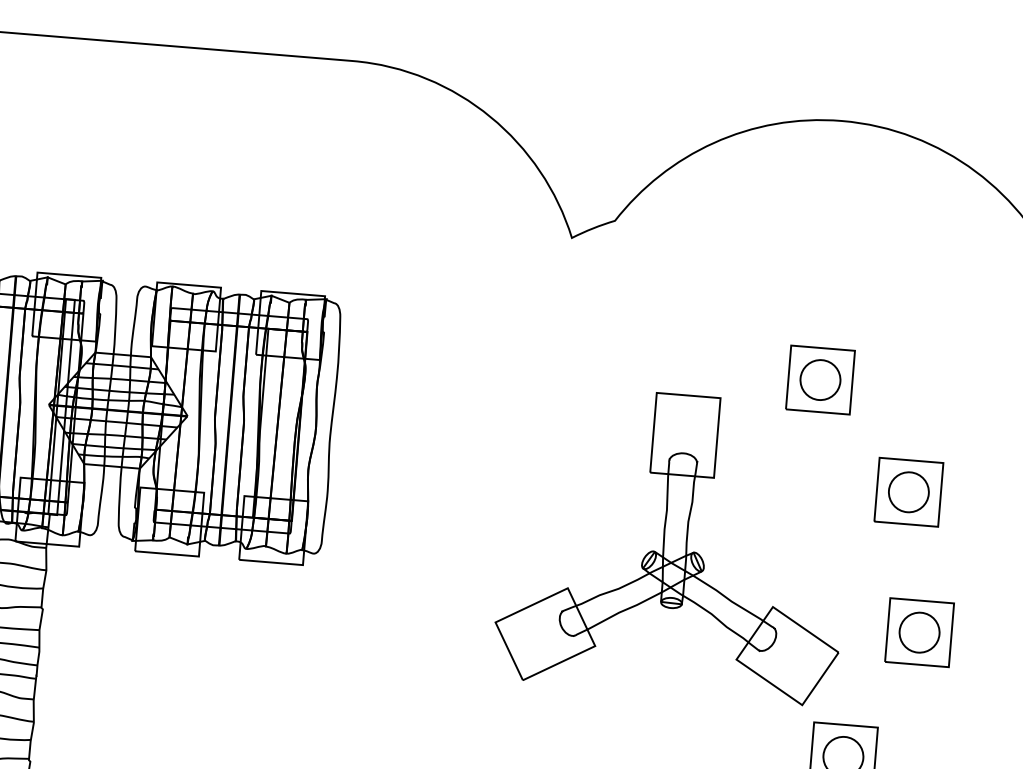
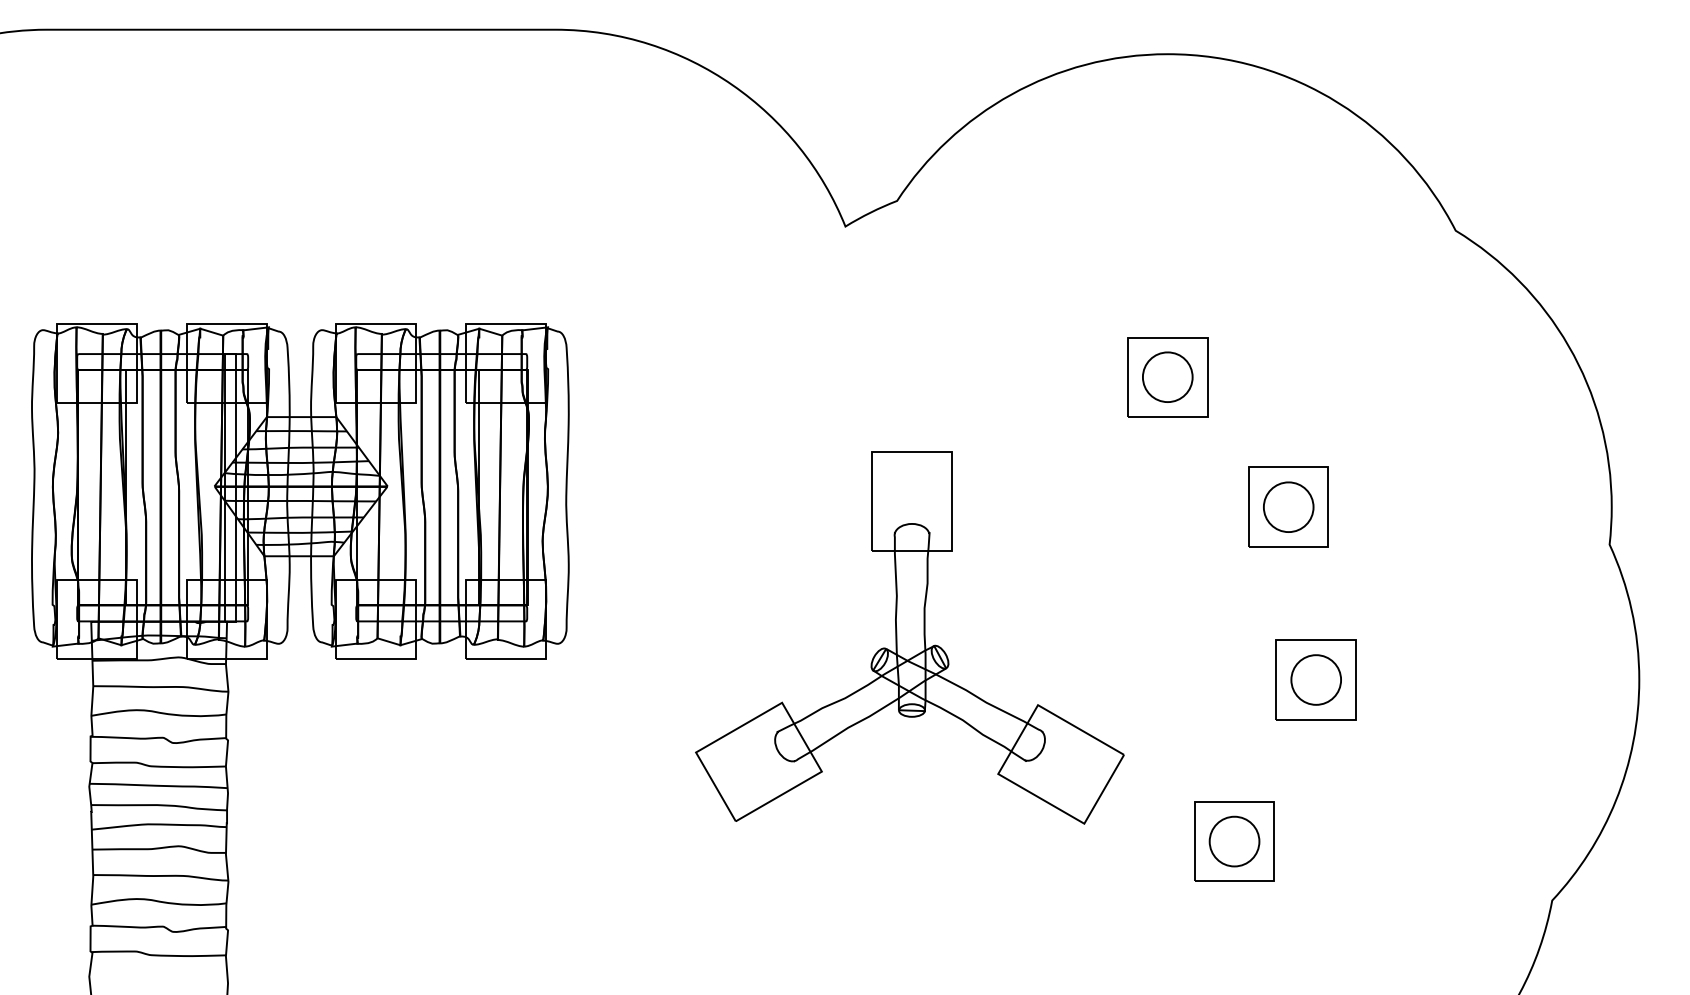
part: (674, 544) -> (909, 637), moved

